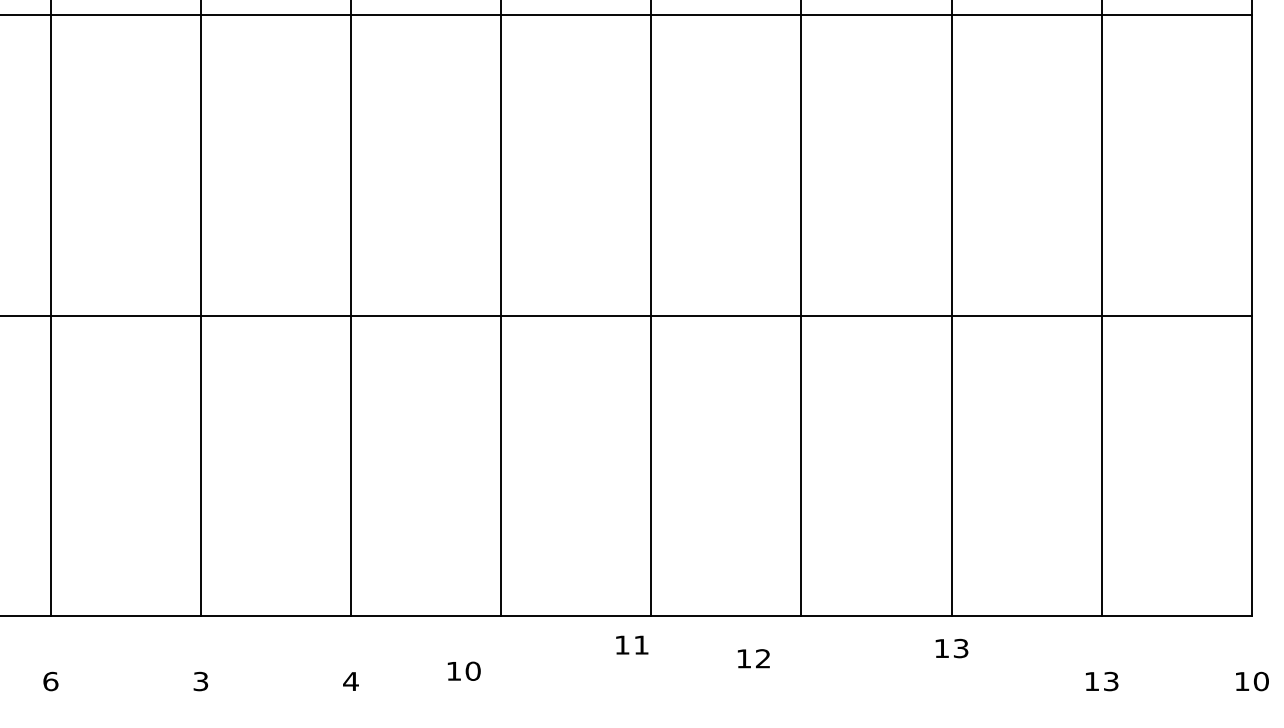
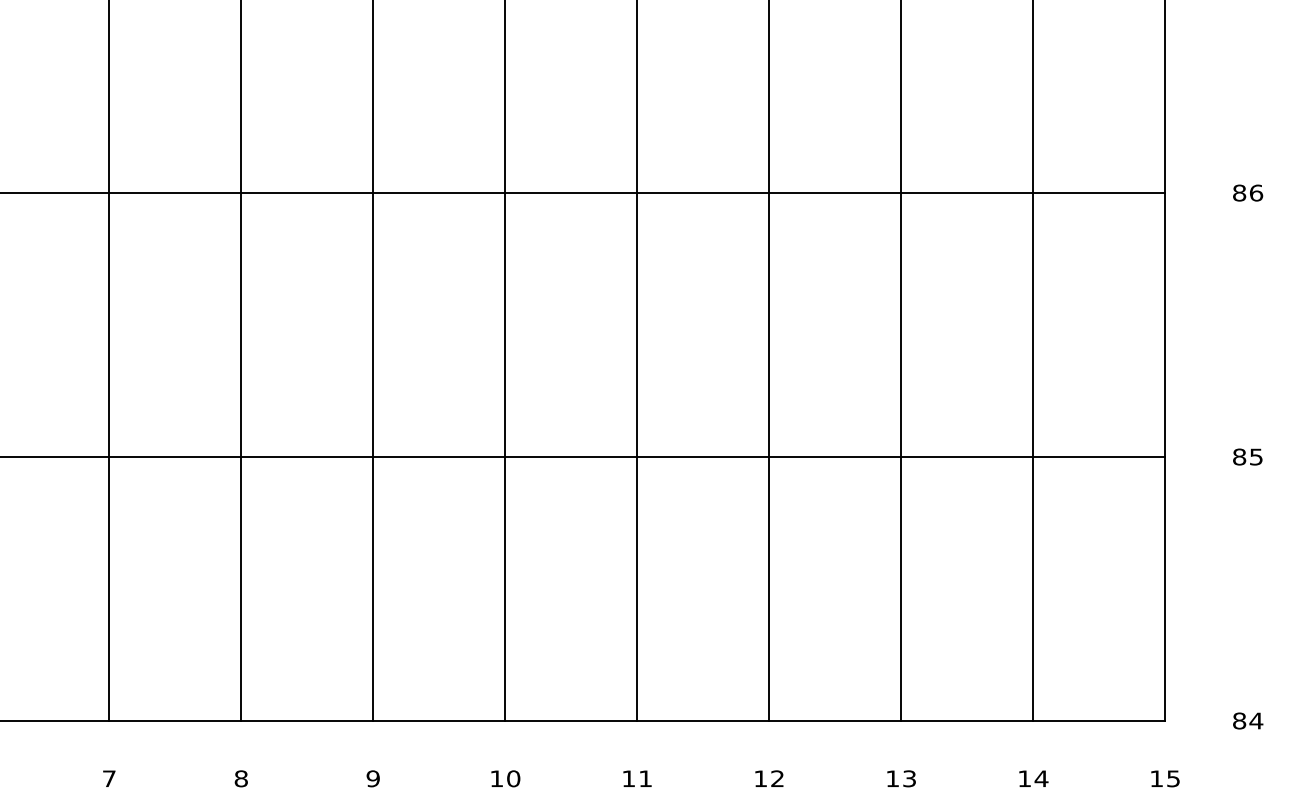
text: (632, 644) -> (637, 778), moved
text: (951, 648) -> (901, 778), moved
text: (753, 658) -> (769, 778), moved
text: (463, 670) -> (505, 778), moved
text: (50, 681) -> (109, 778), 6 -> 7
text: (200, 681) -> (240, 778), 3 -> 8
text: (351, 681) -> (373, 778), 4 -> 9
text: (1111, 681) -> (1041, 778), 13 -> 14
text: (1261, 681) -> (1173, 778), 10 -> 15

